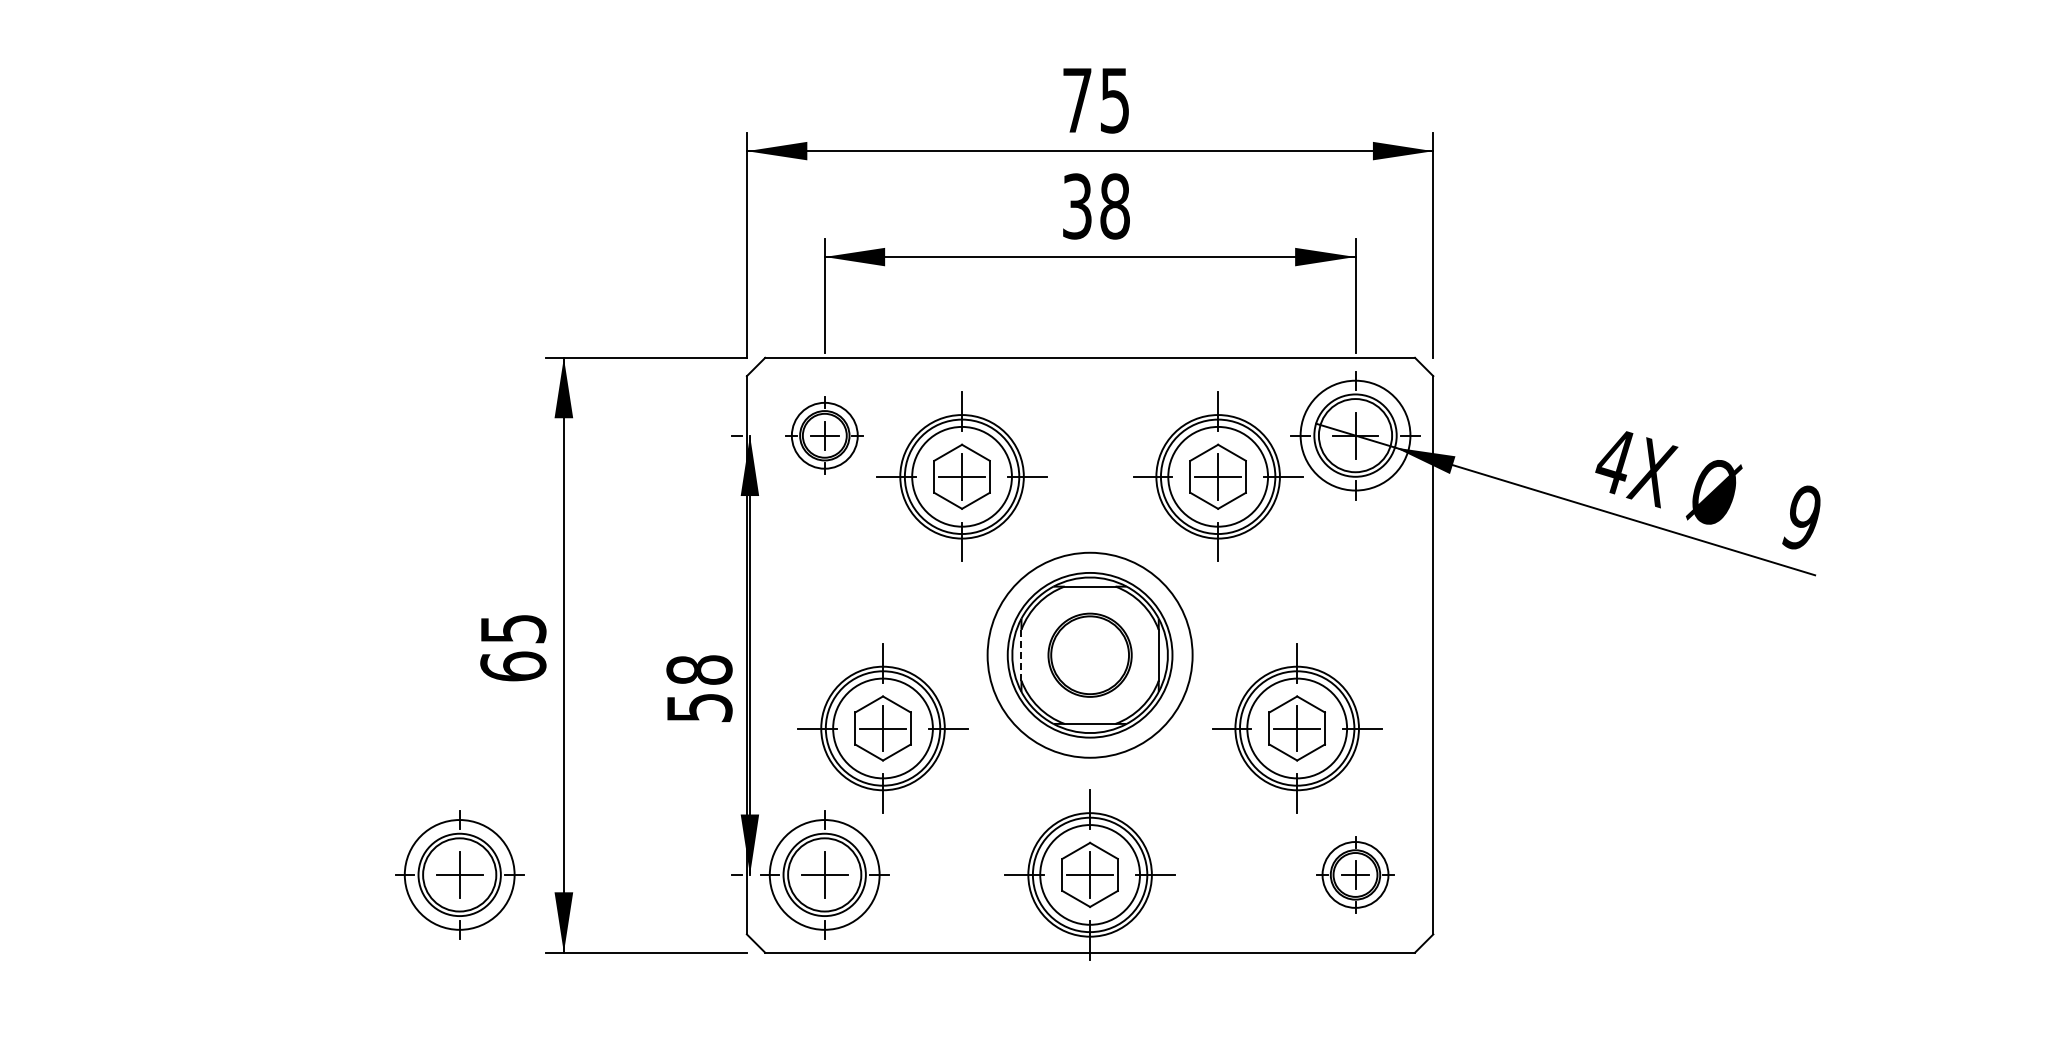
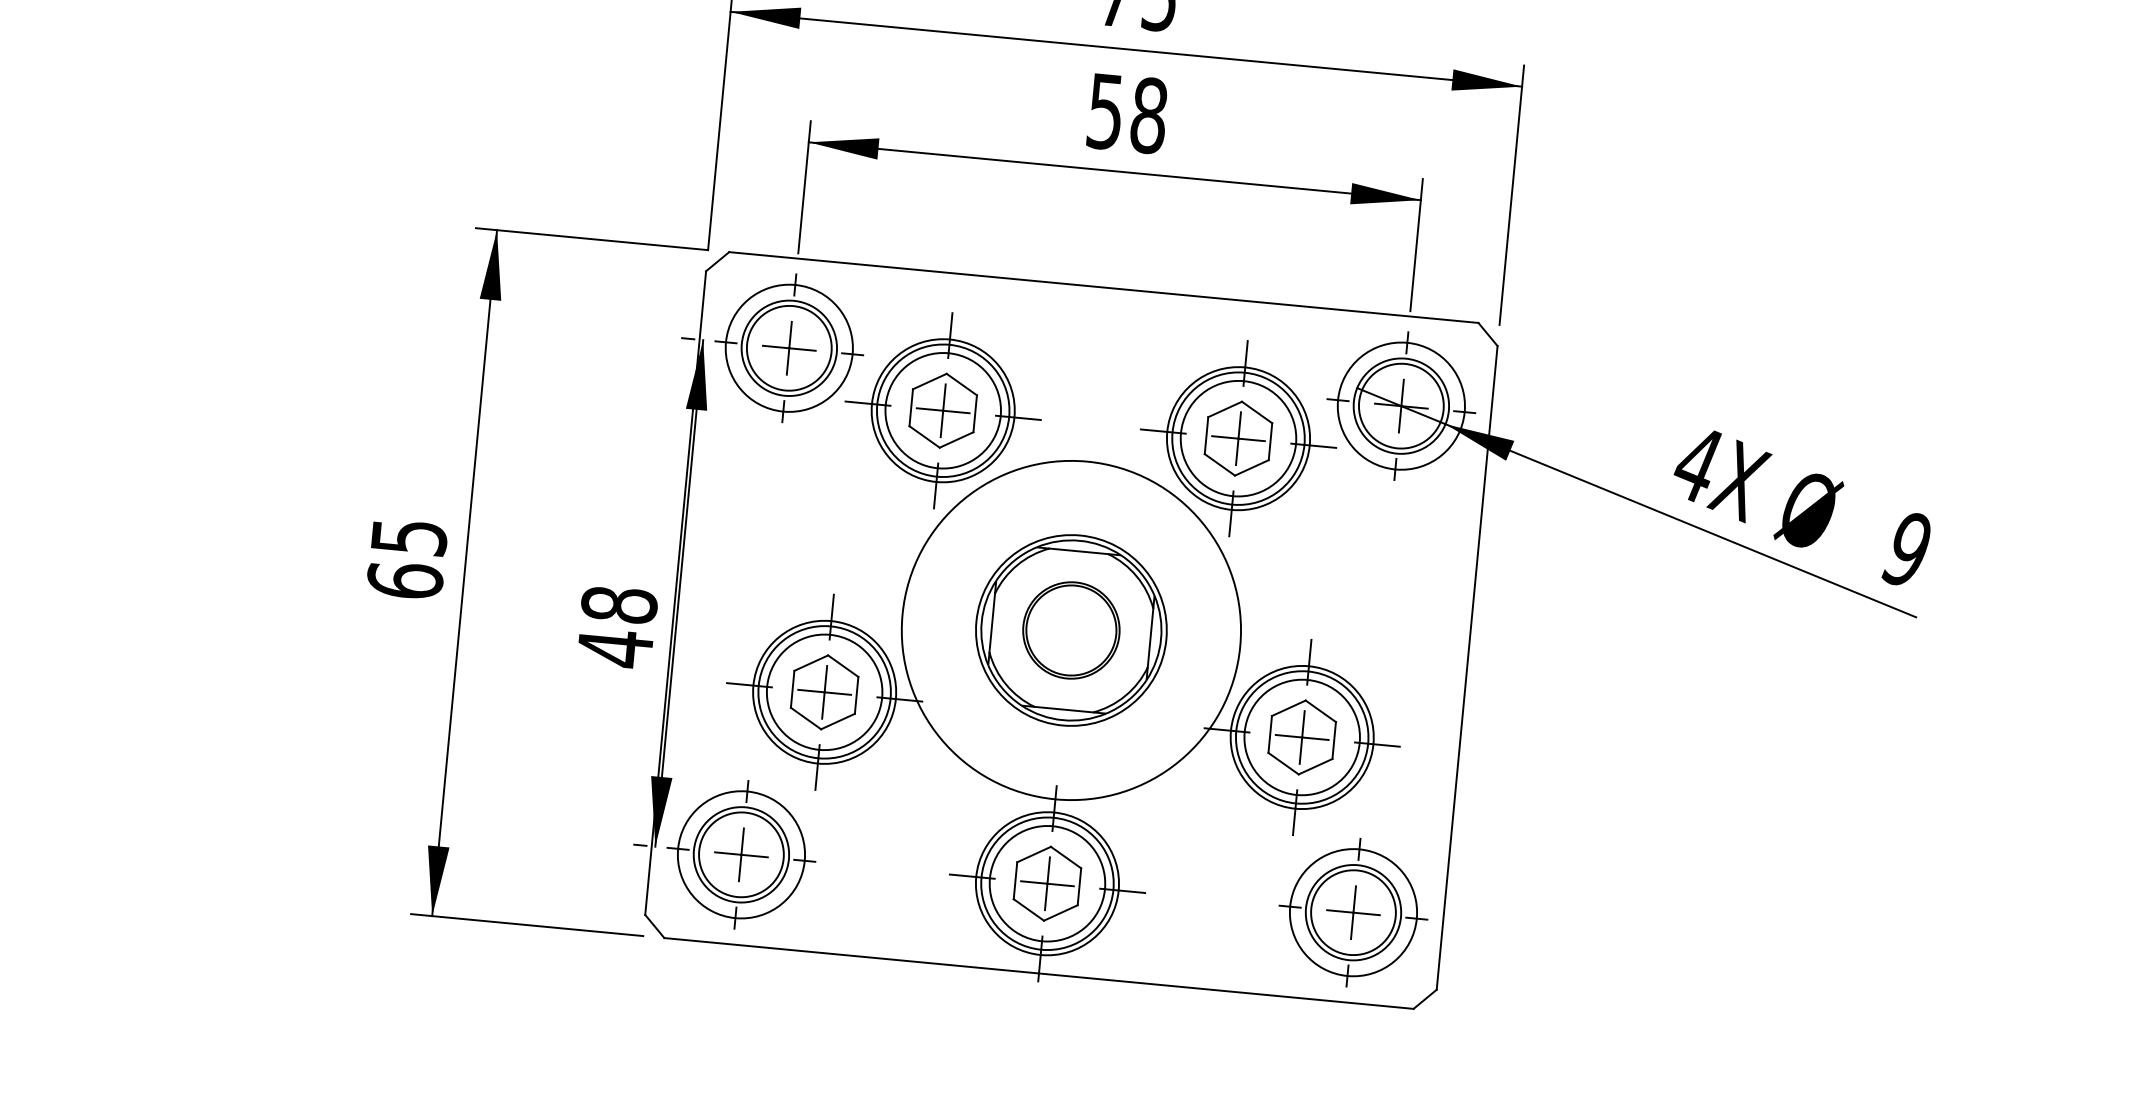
text: (1077, 206) -> (1105, 111), 38 -> 58
part: (824, 435) -> (789, 348), size x1.67
circle: (1089, 654) -> (1070, 629), size x1.43
line: (1021, 655) -> (992, 623), dashed -> solid
text: (699, 707) -> (615, 648), 58 -> 48
part: (459, 874) -> (320, 814), removed
part: (1355, 874) -> (1353, 912), size x1.67

